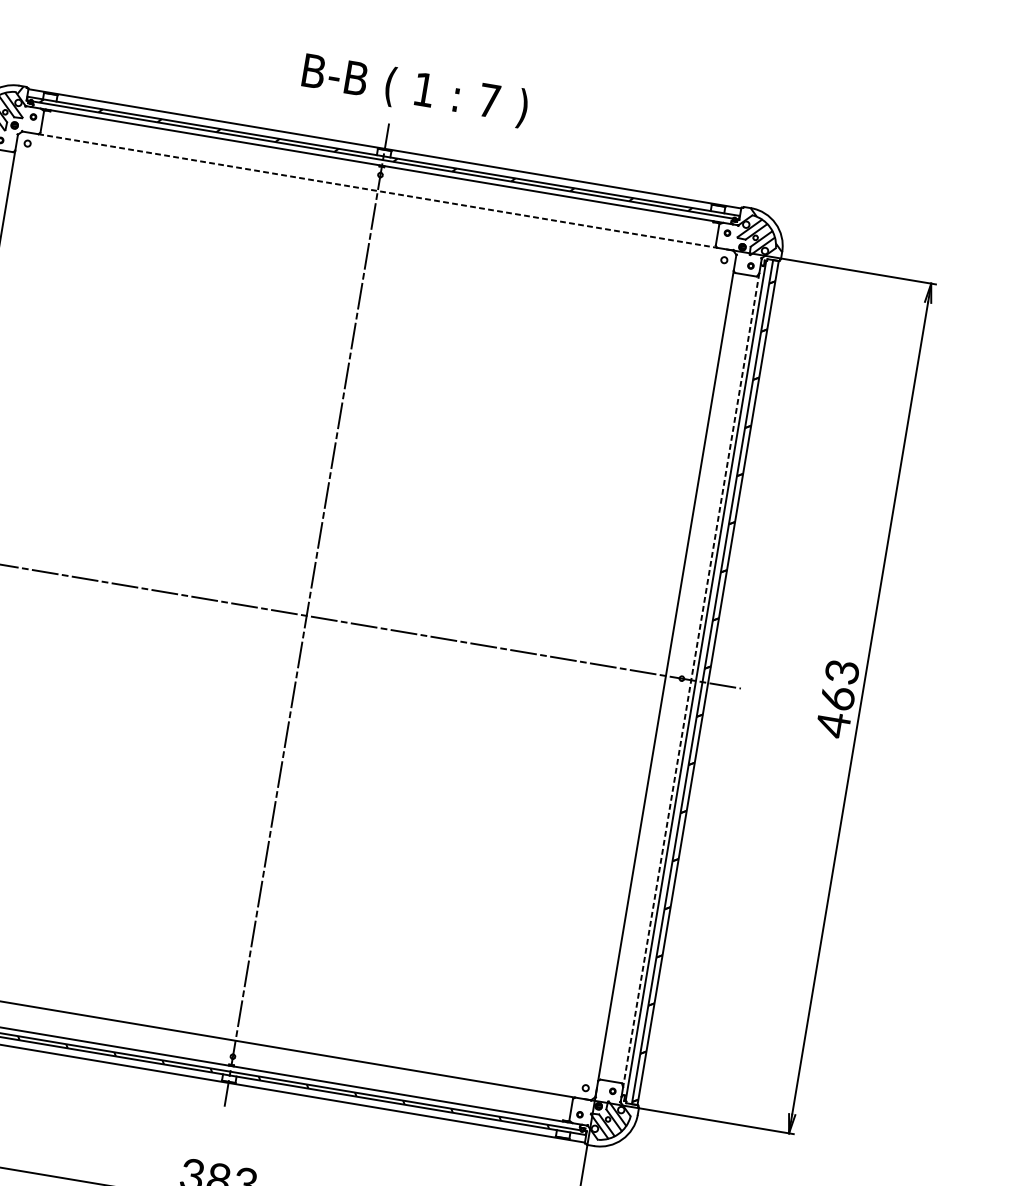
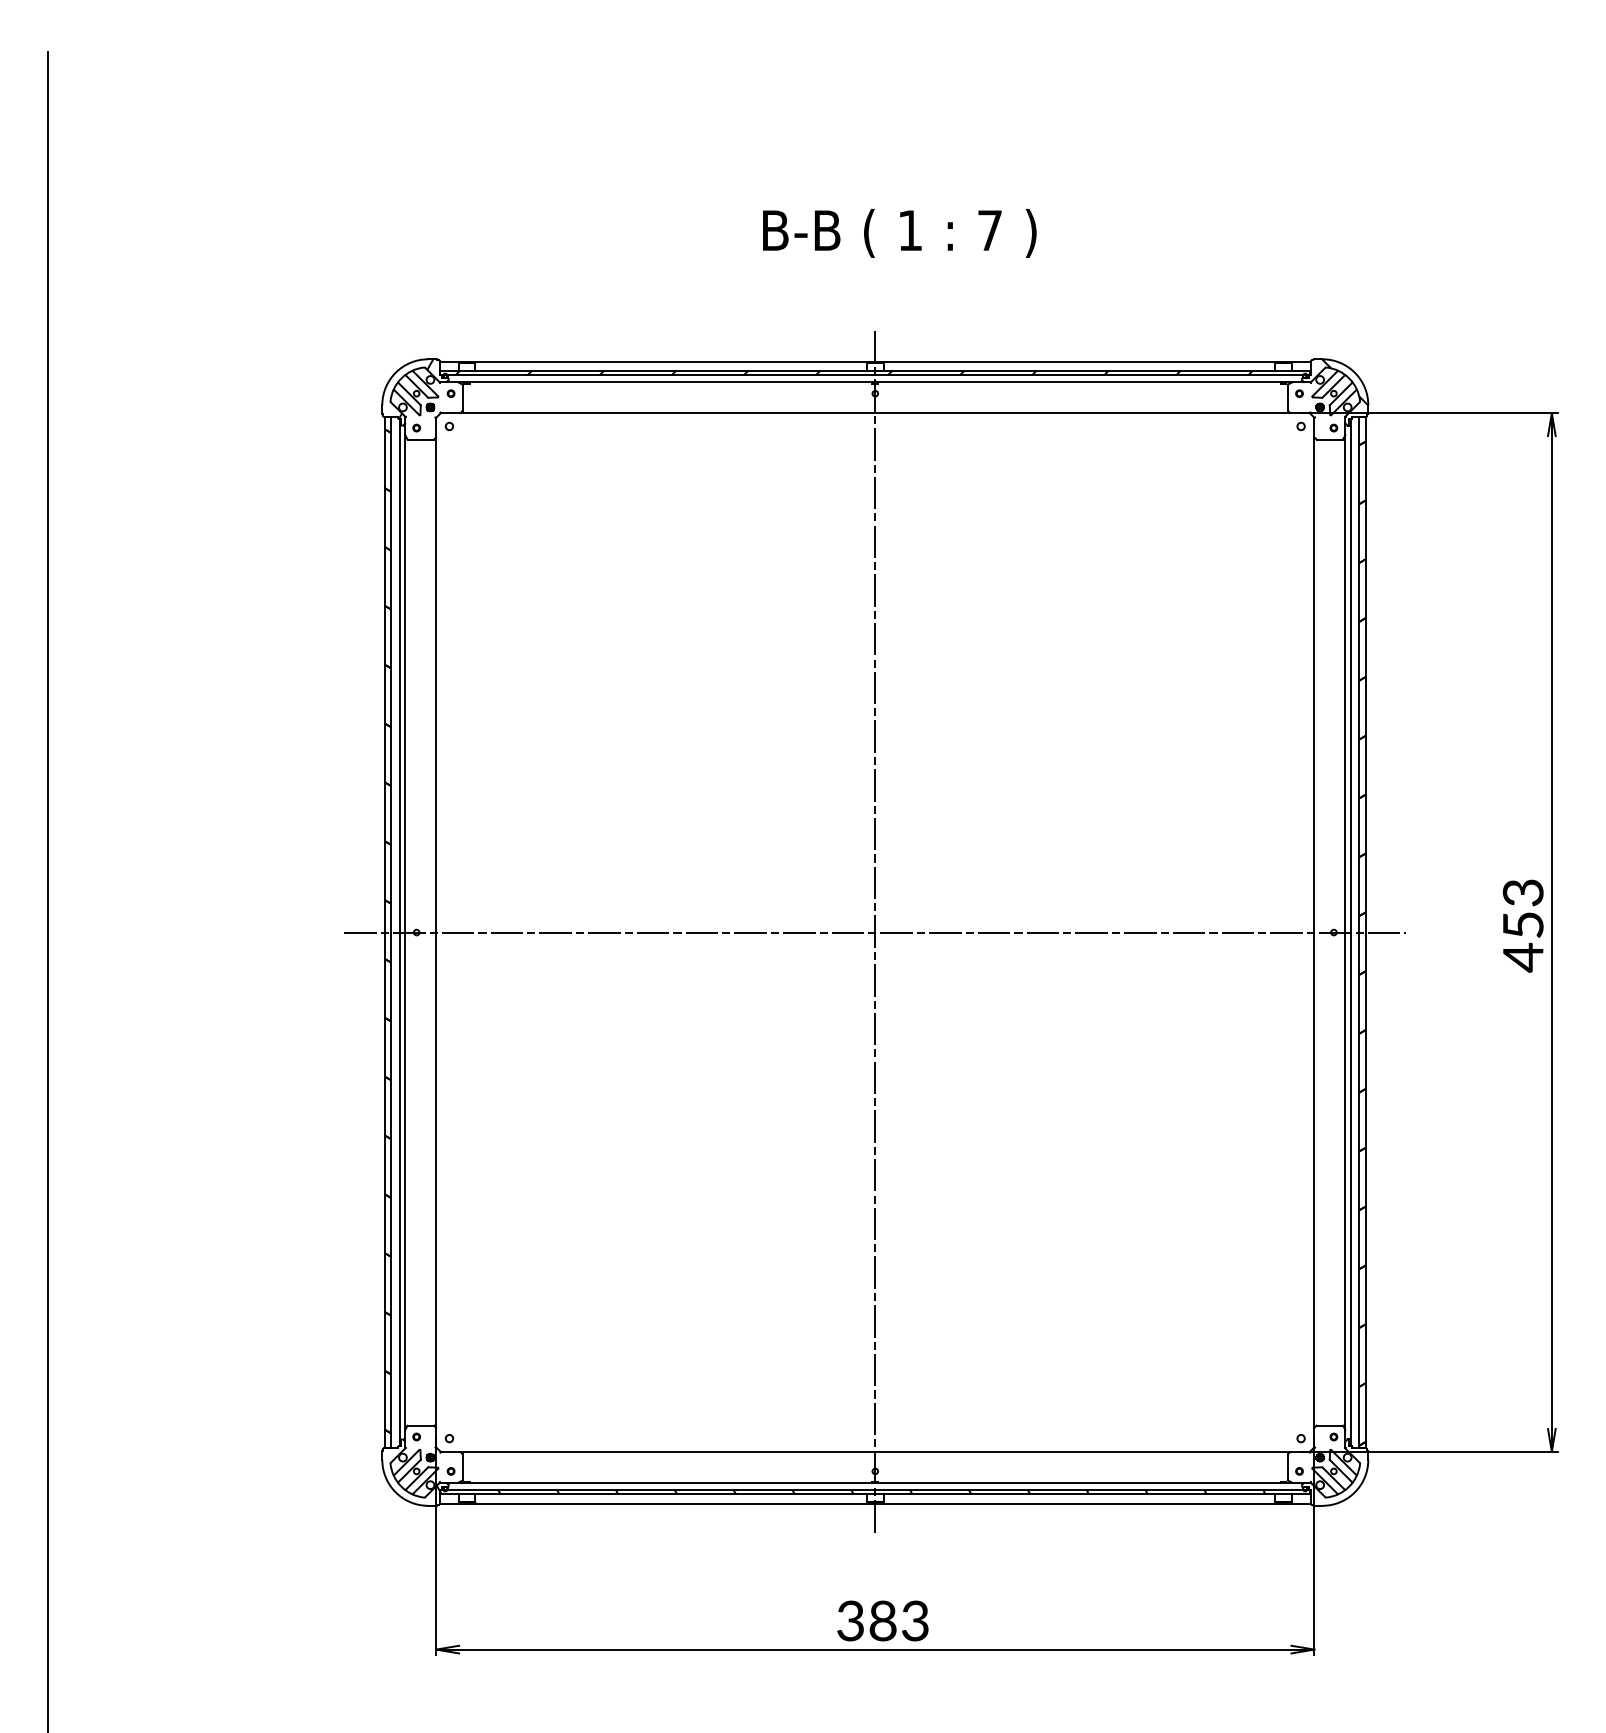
text: (414, 90) -> (899, 233), moved
line: (377, 191) -> (875, 413), dashed -> solid
line: (691, 680) -> (1345, 932), dashed -> solid
text: (838, 698) -> (1523, 924), 463 -> 453

